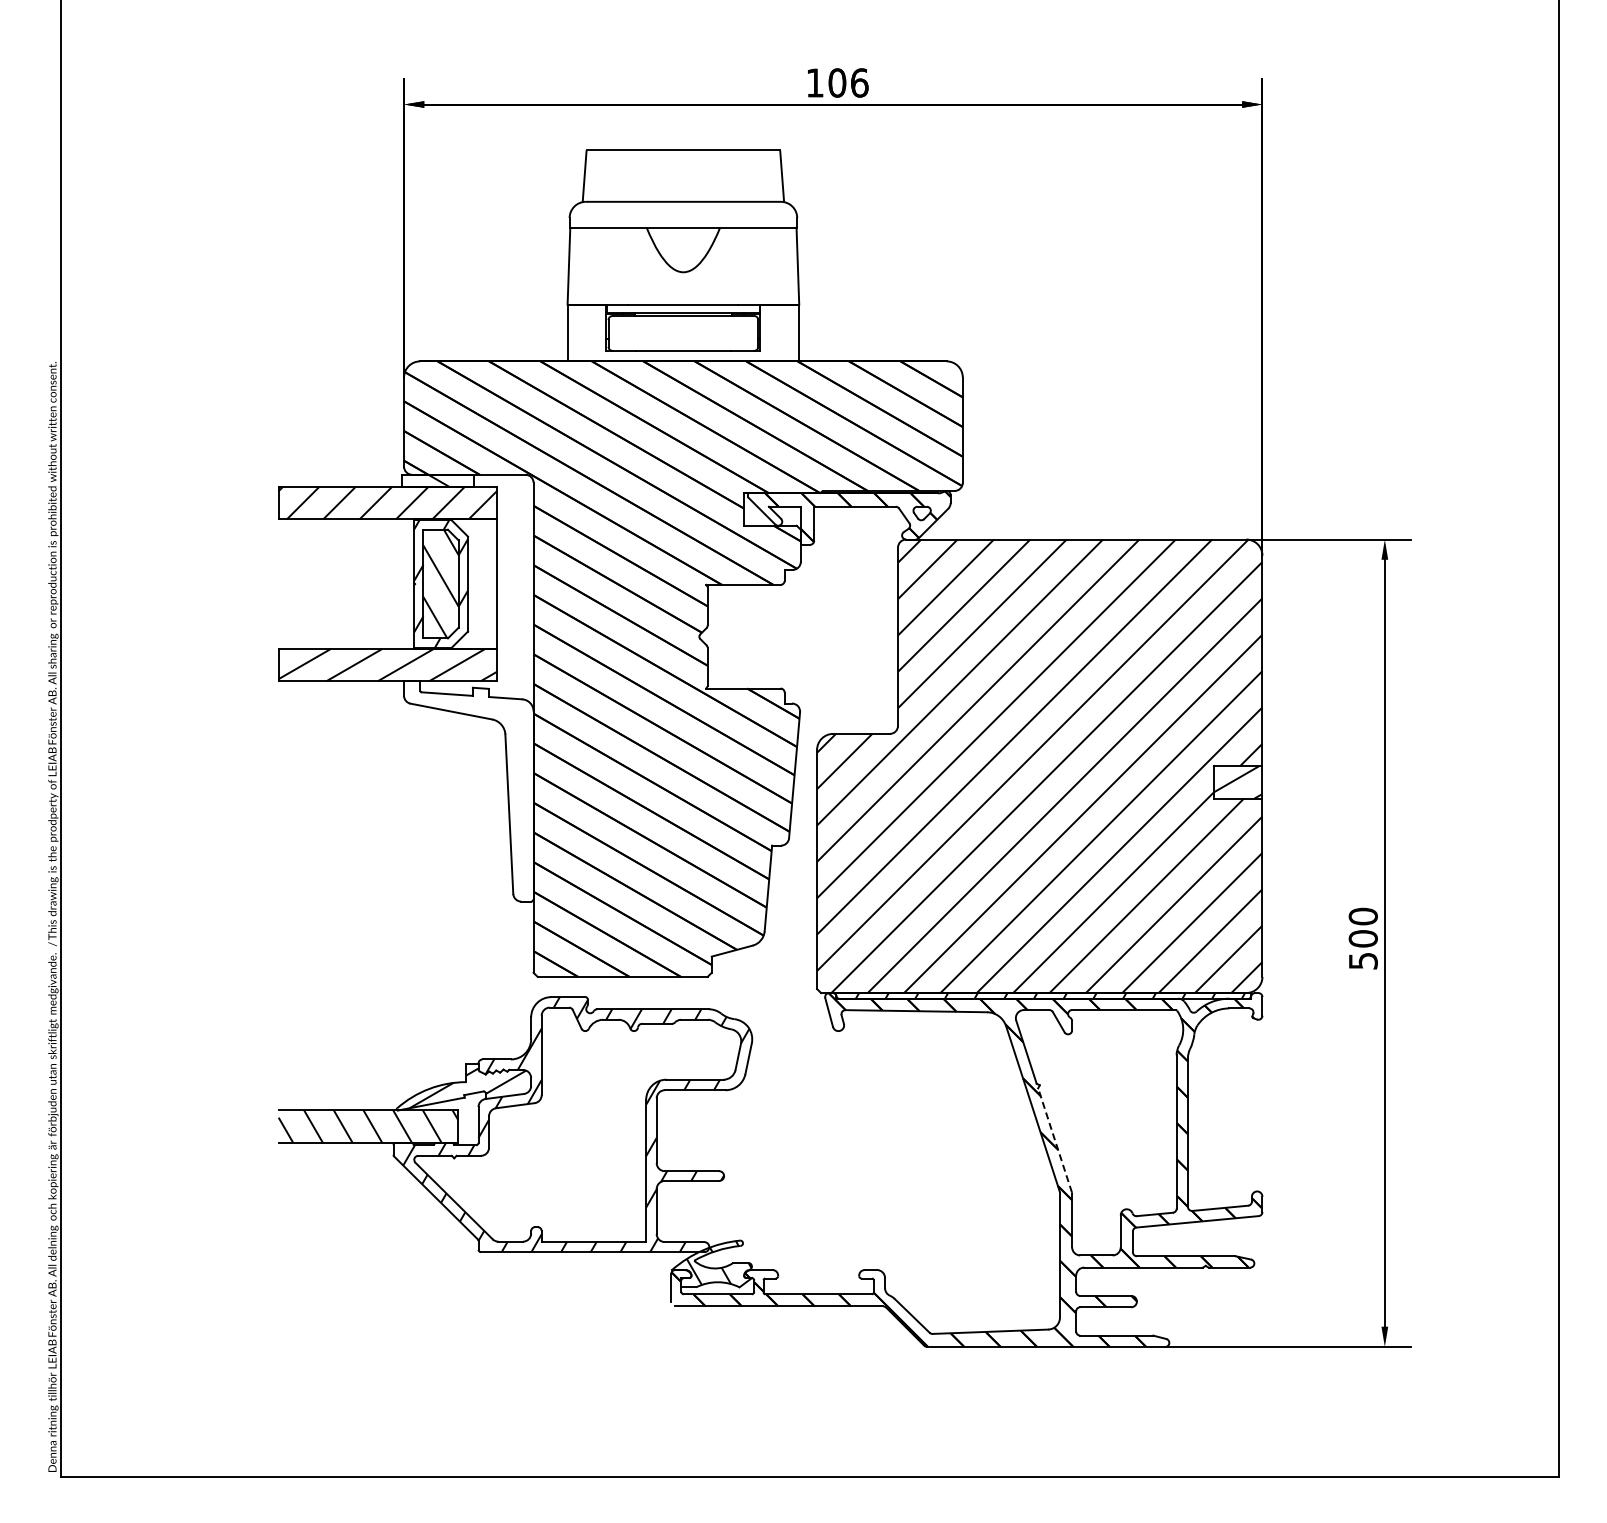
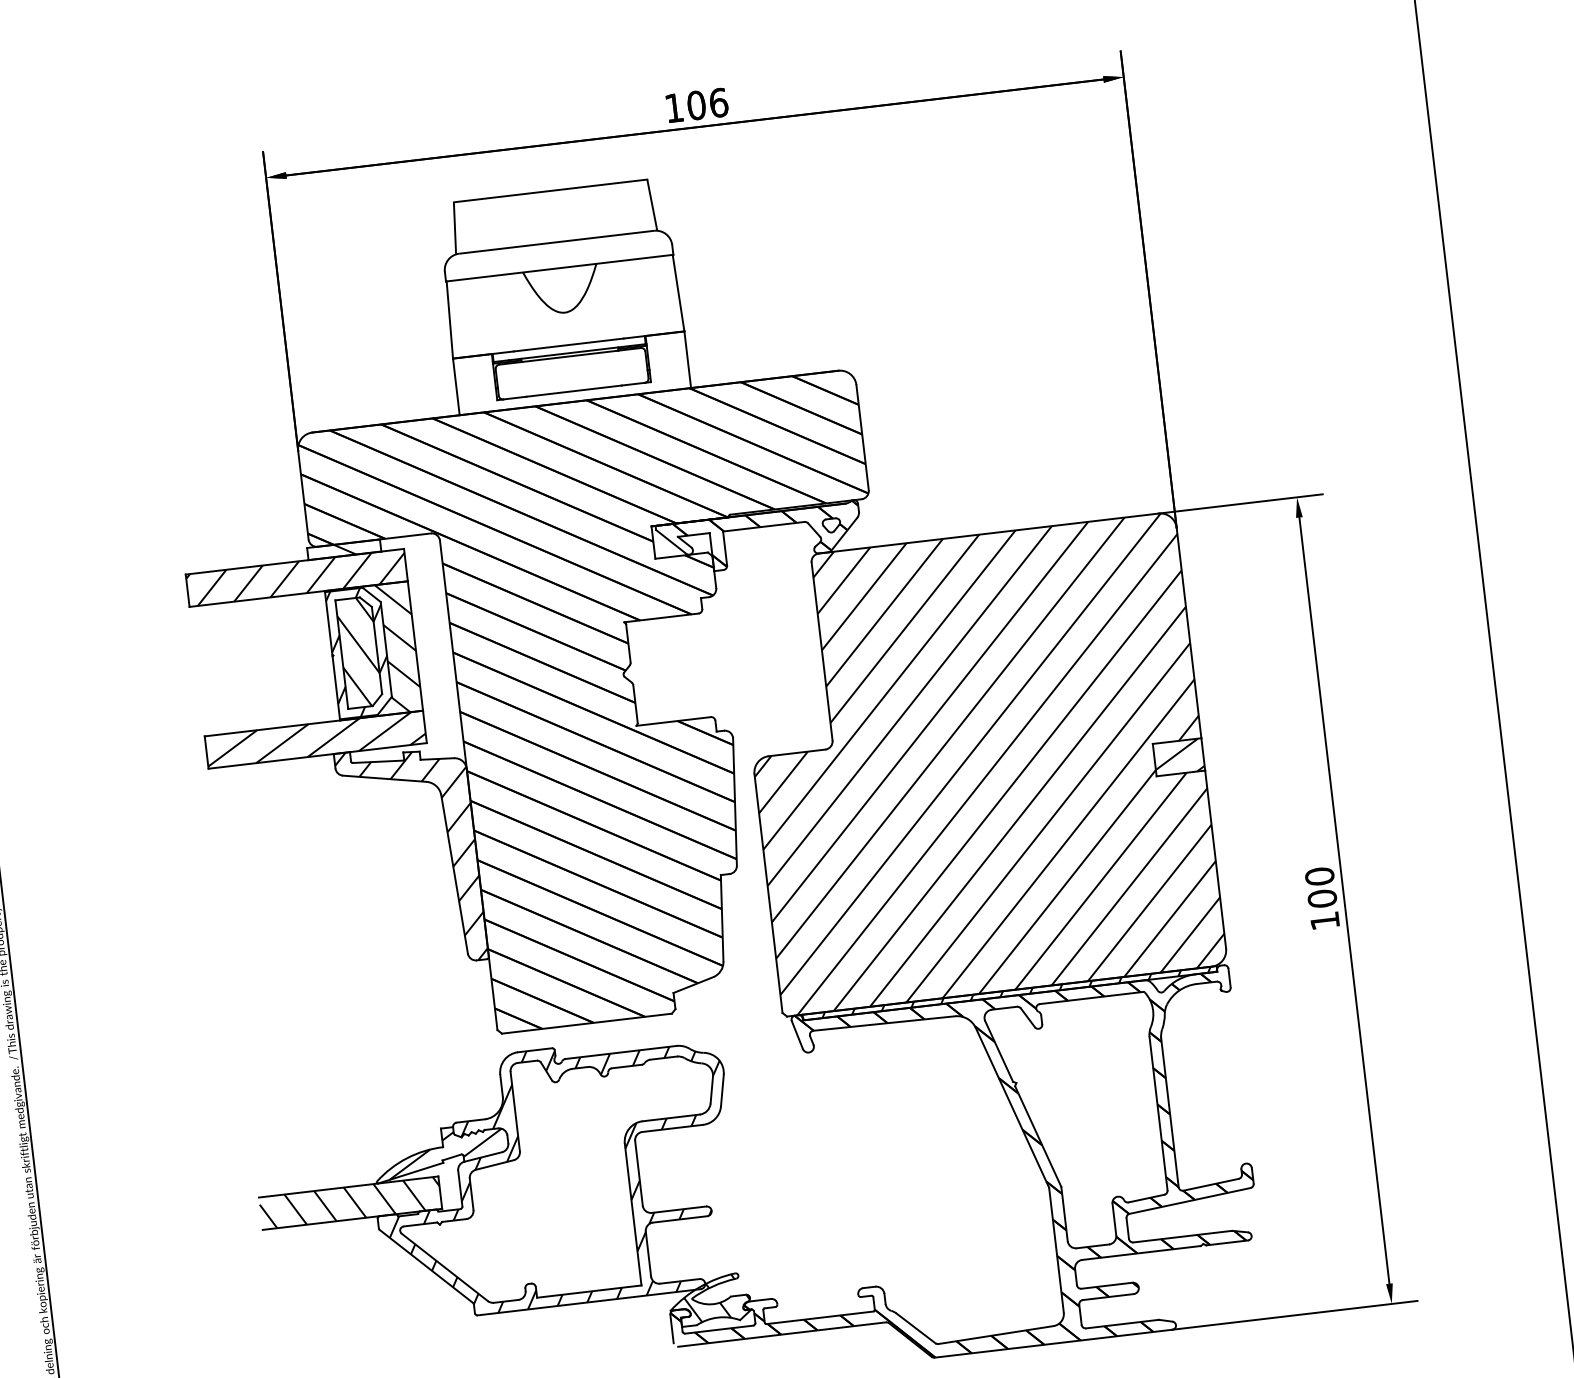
hatch: (462, 583) -> (380, 649), added
hatch: (468, 791) -> (411, 856), added
text: (1363, 961) -> (1325, 921), 500 -> 100
line: (1055, 1140) -> (1038, 1136), dashed -> solid

